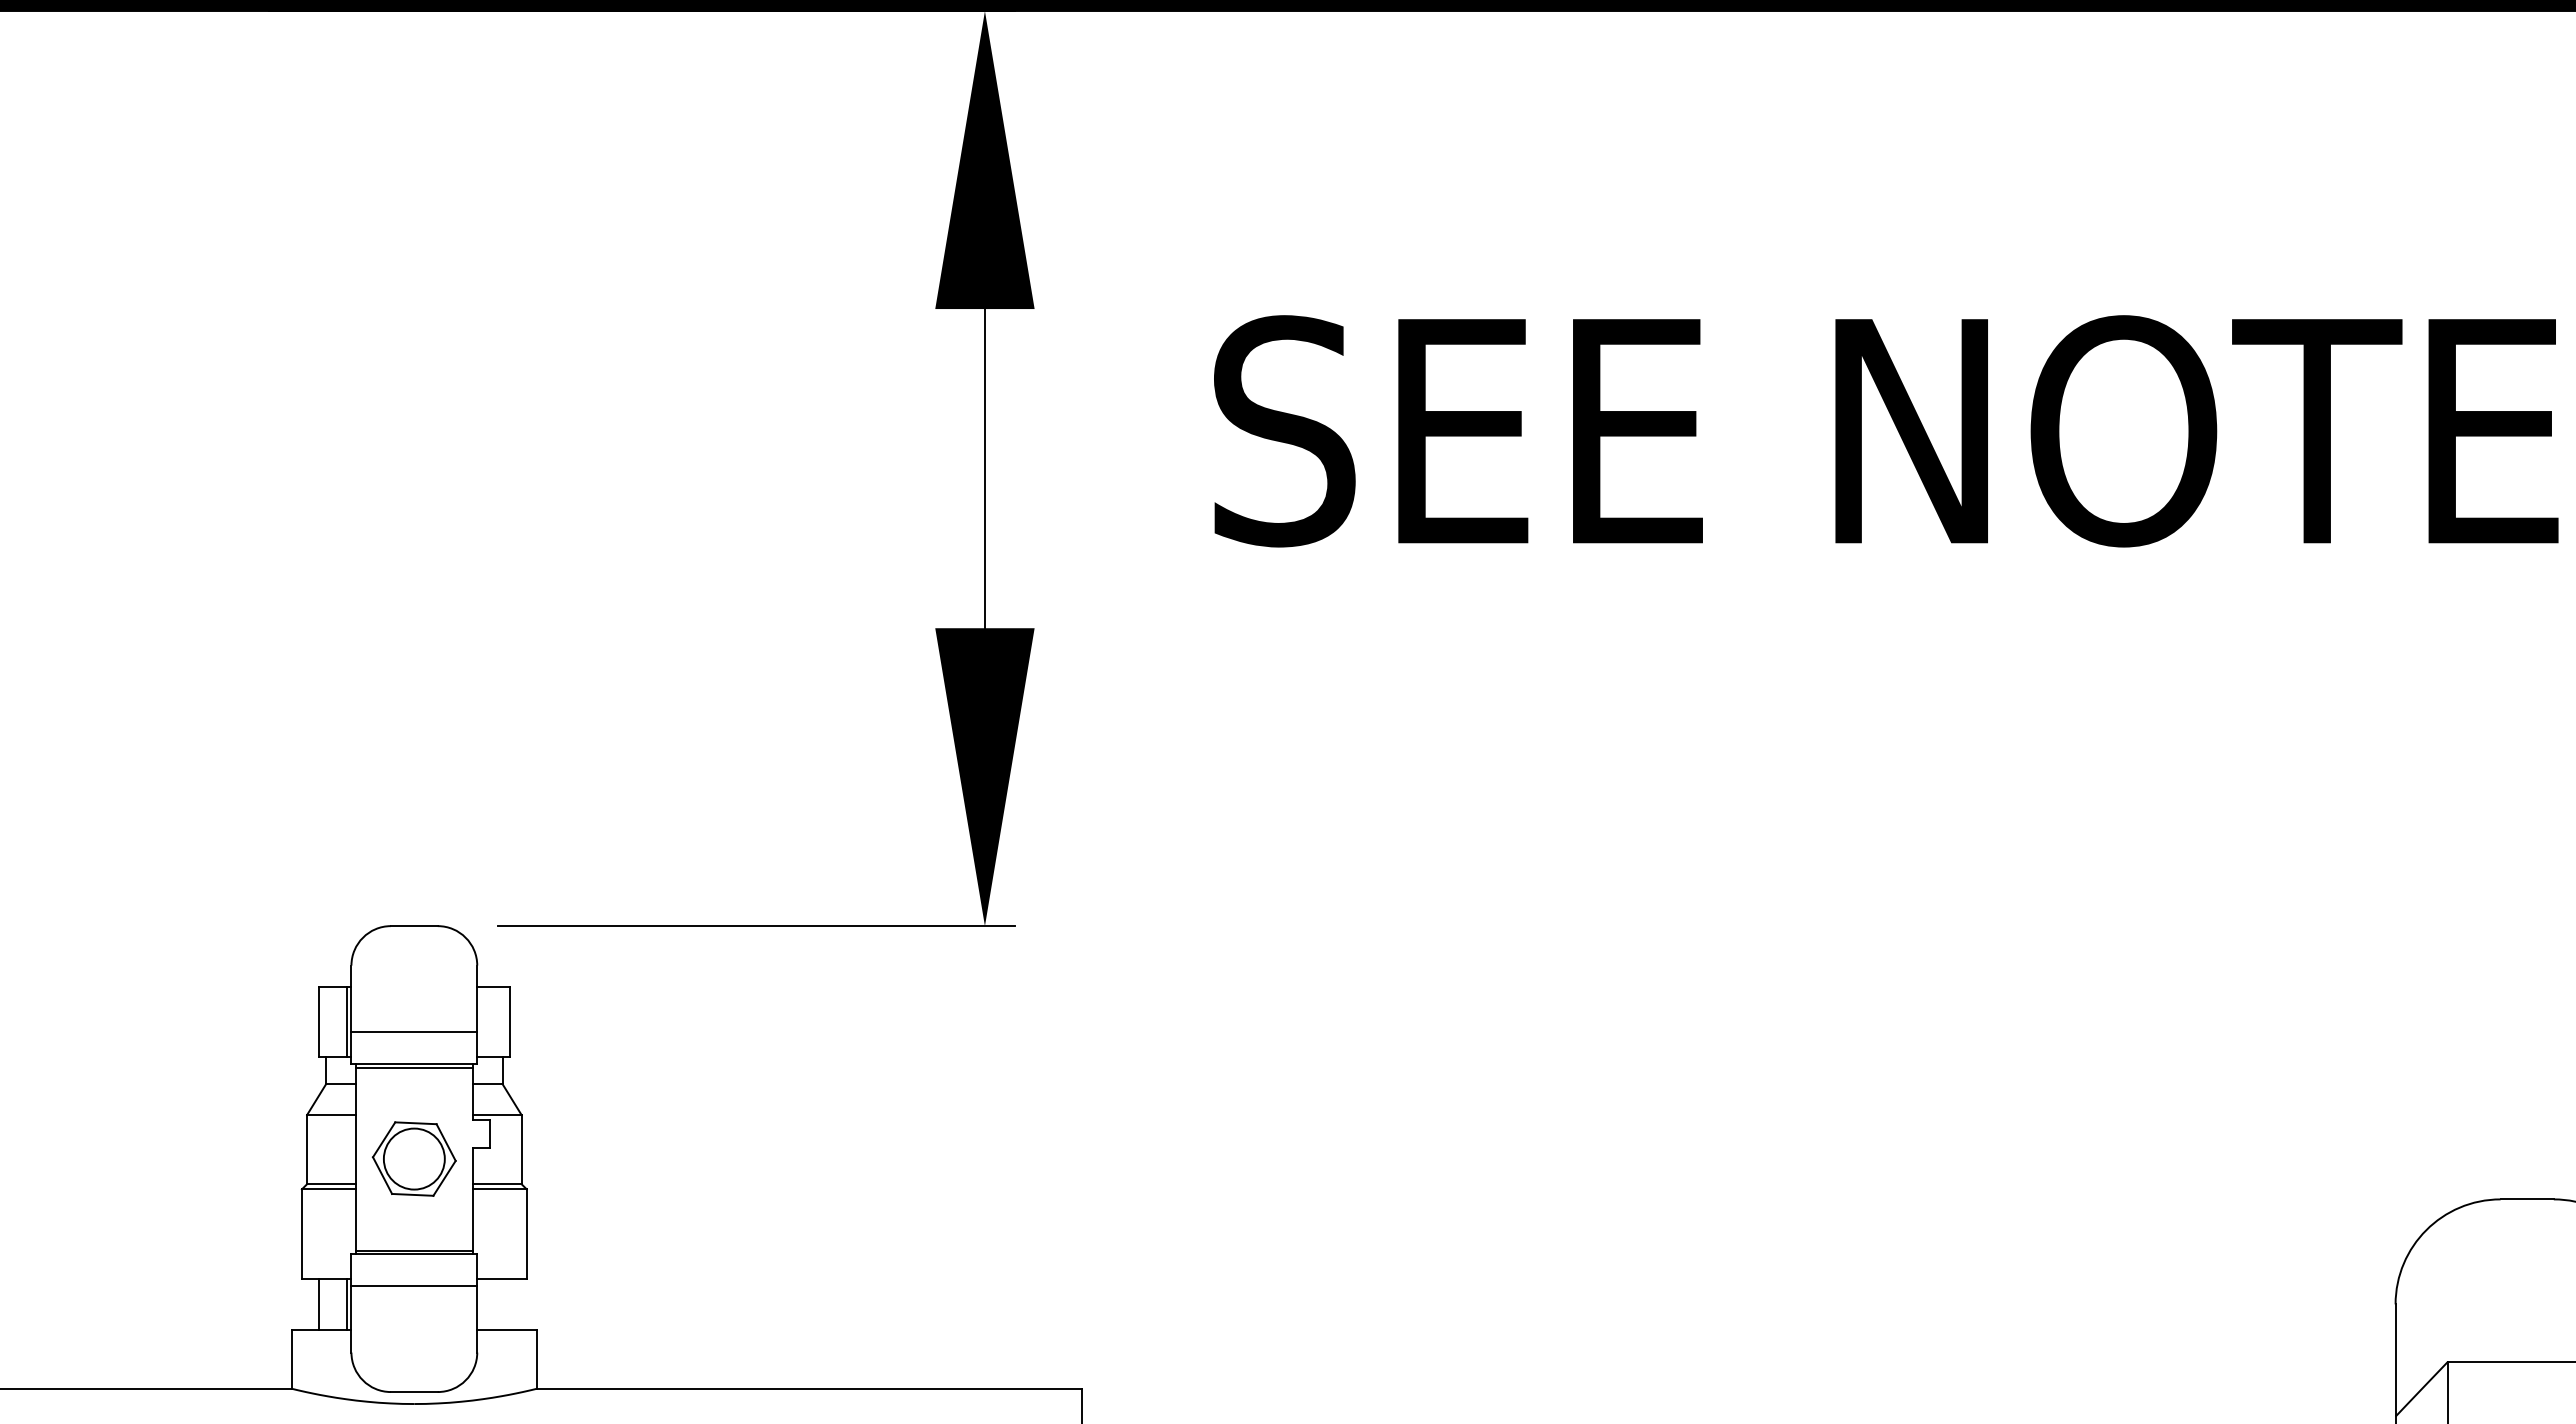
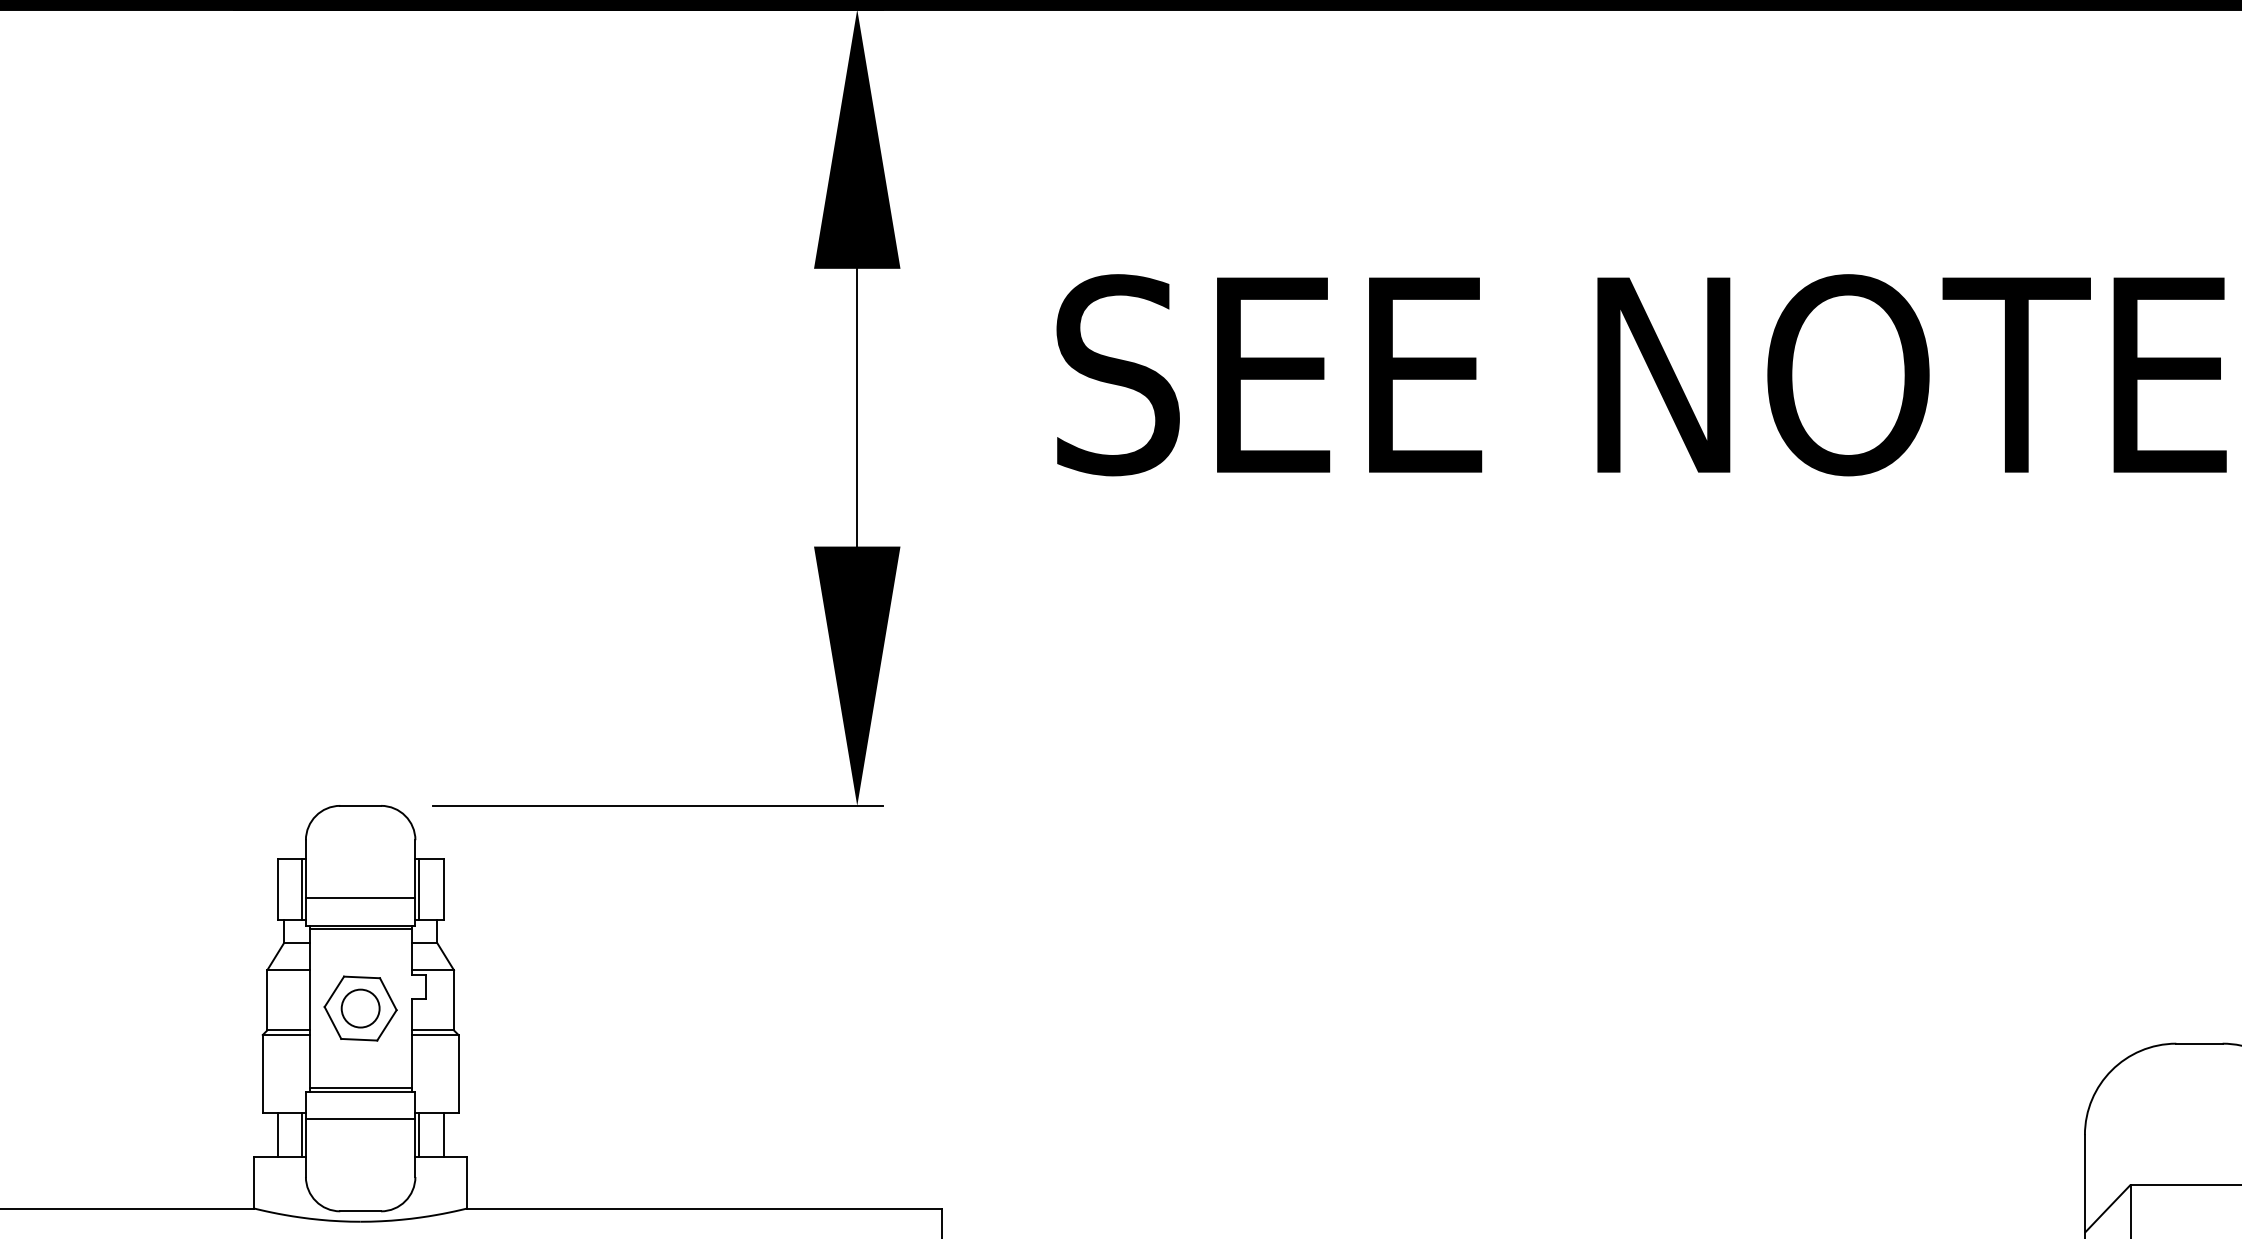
line: (481, 1022) -> (419, 889), added
circle: (414, 1158) -> (360, 1008), size x0.71
line: (481, 1304) -> (419, 1135), added
line: (509, 1304) -> (443, 1135), added

